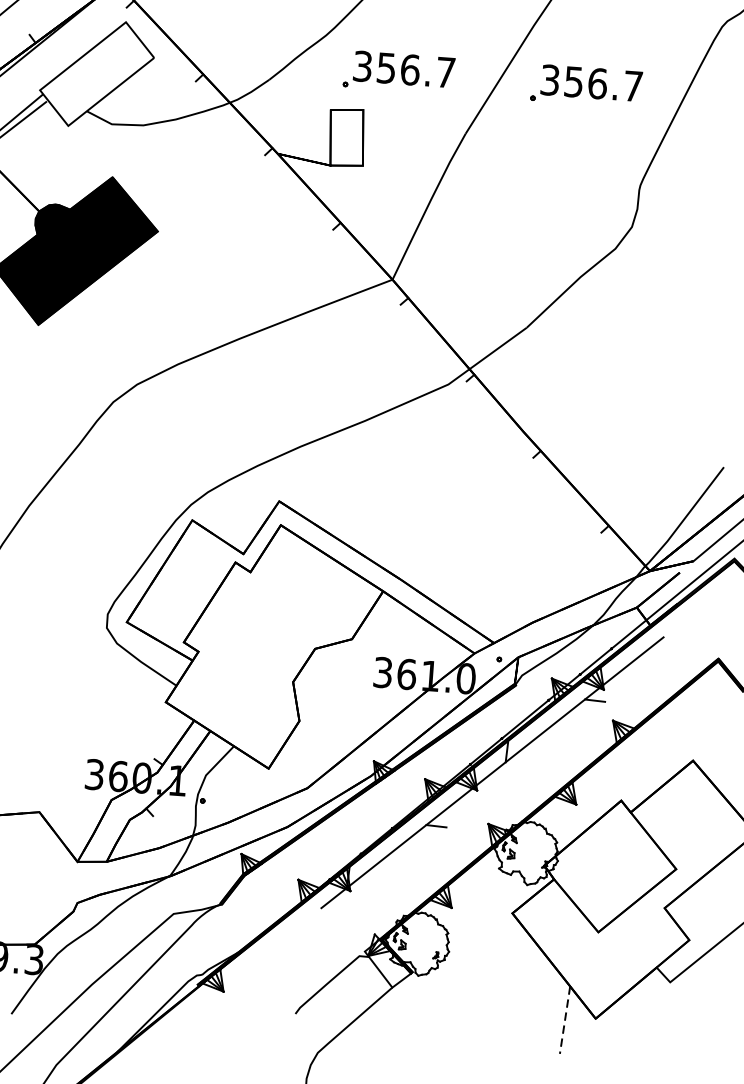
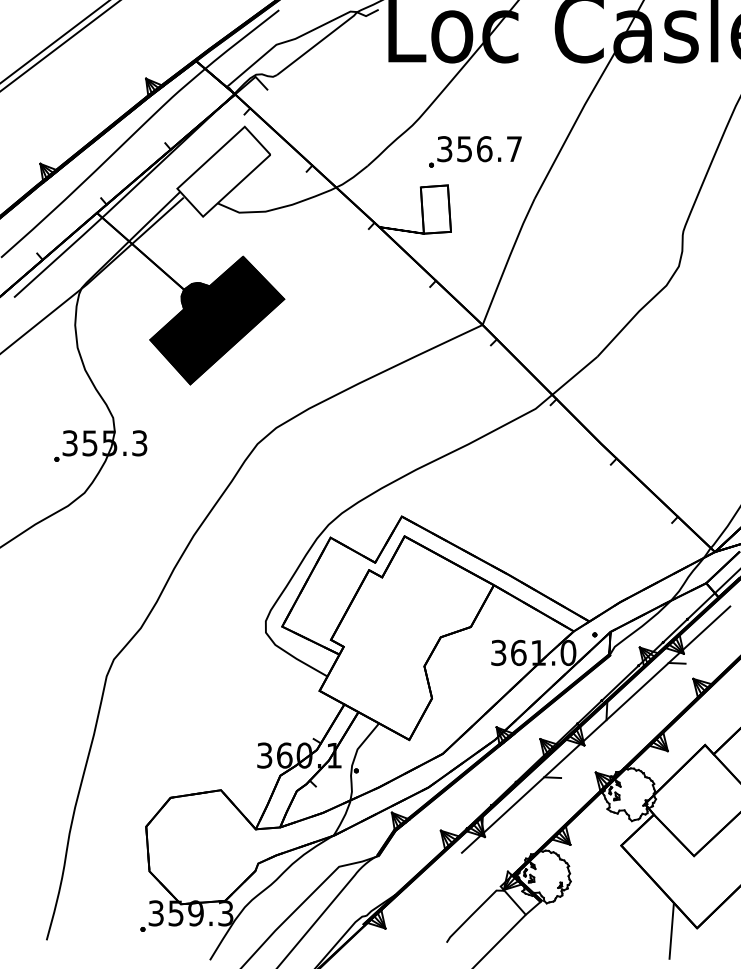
part: (586, 85) -> (632, 151), removed
line: (564, 1020) -> (671, 931), dashed -> solid

